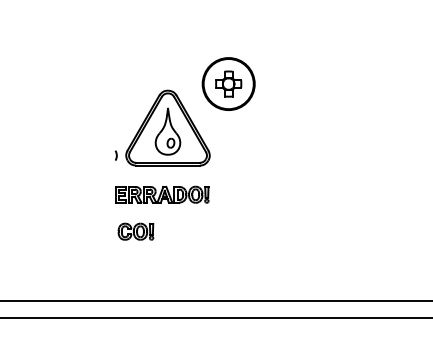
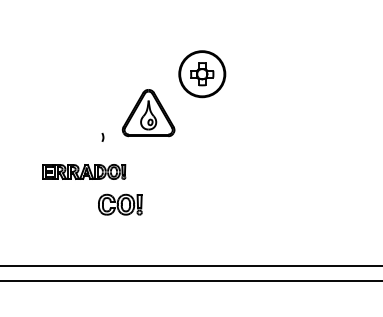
part: (167, 127) -> (148, 112), size x0.7
part: (162, 194) -> (84, 171), moved
part: (135, 231) -> (119, 204), size x1.4

